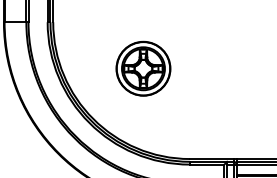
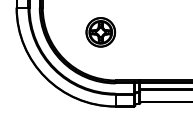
part: (142, 68) -> (100, 32), moved

